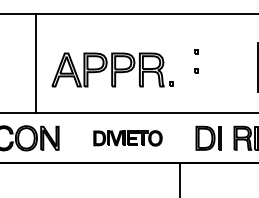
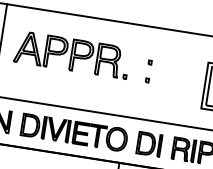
part: (112, 69) -> (71, 54), moved
part: (127, 138) -> (73, 132), size x1.67

